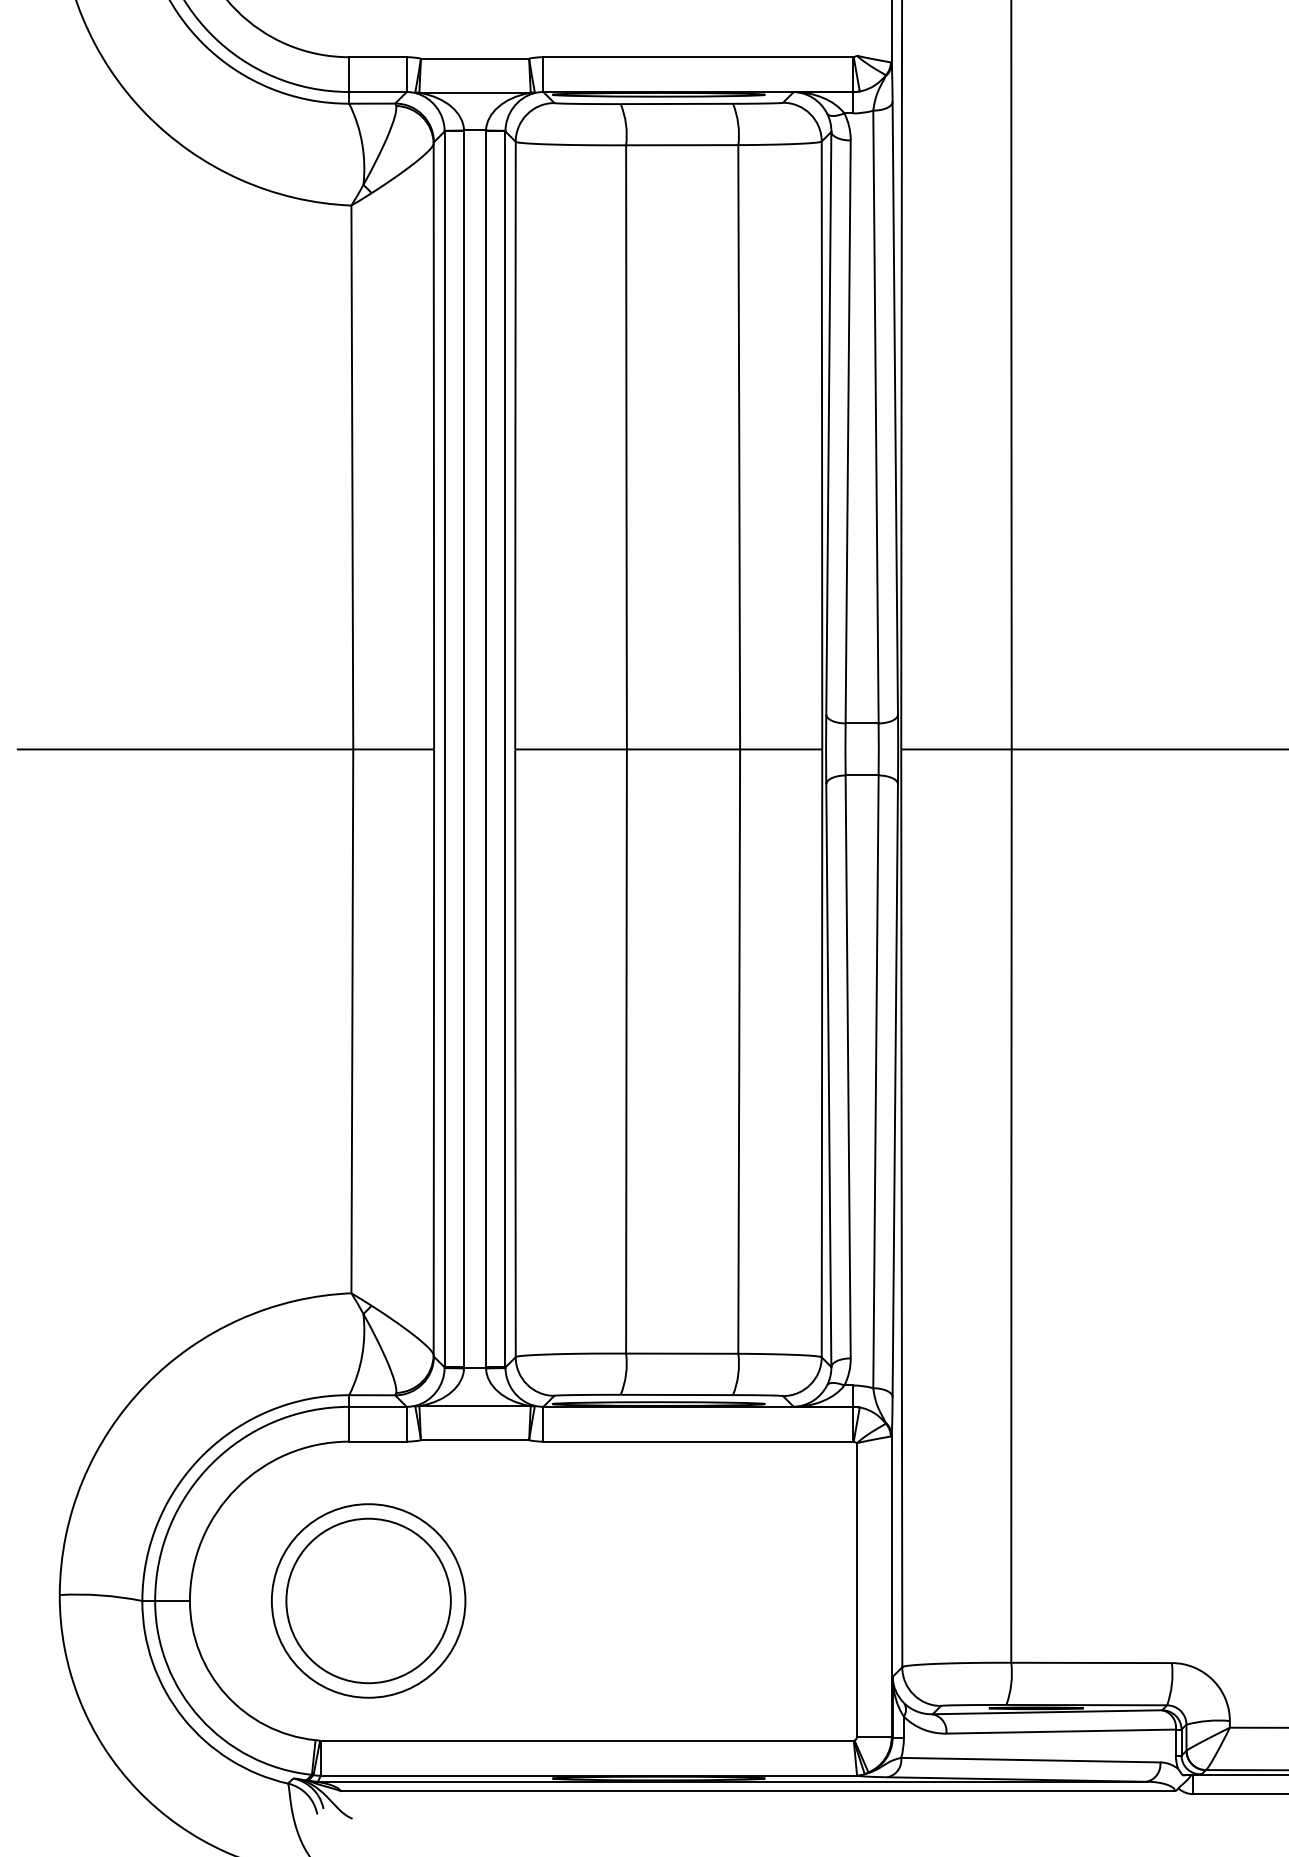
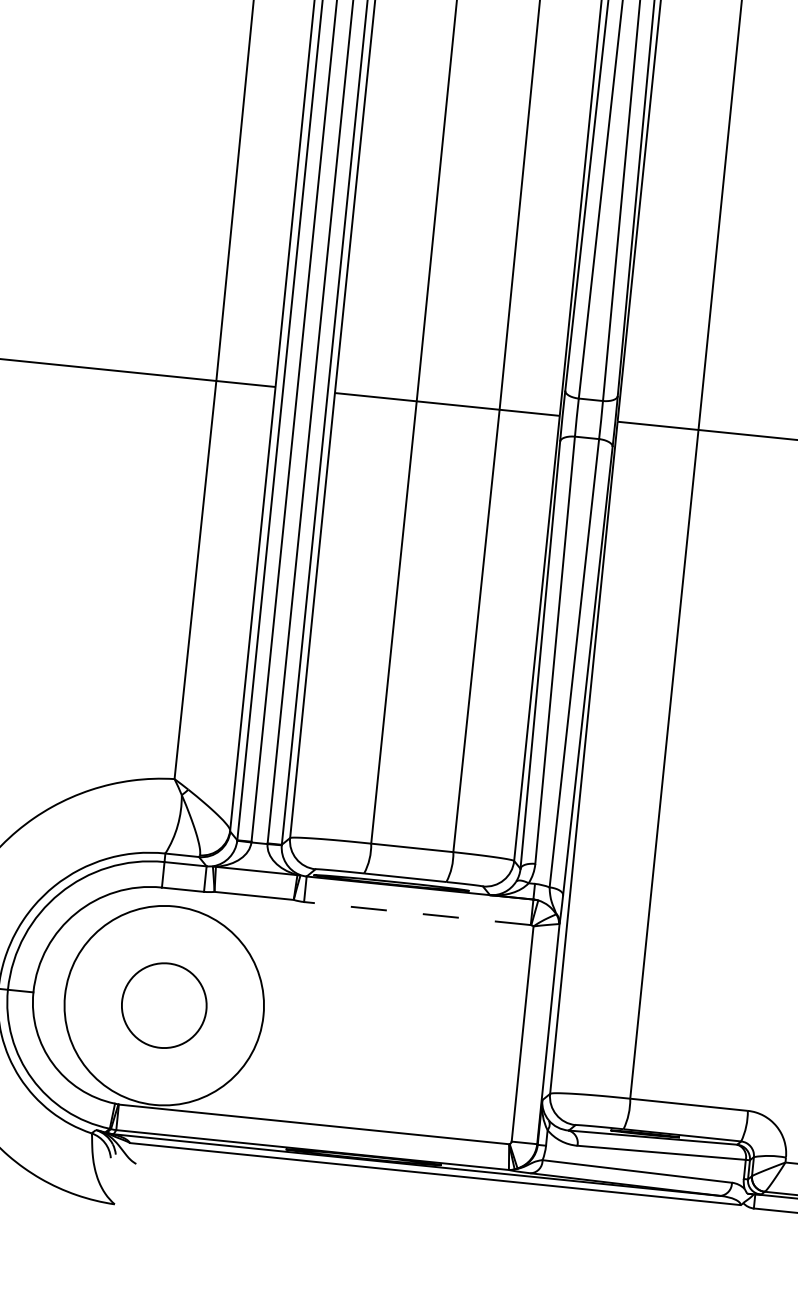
line: (698, 1441) -> (417, 913), solid -> dashed
circle: (368, 1600) -> (164, 1005), size x0.7
circle: (368, 1600) -> (164, 1005), size x1.4

